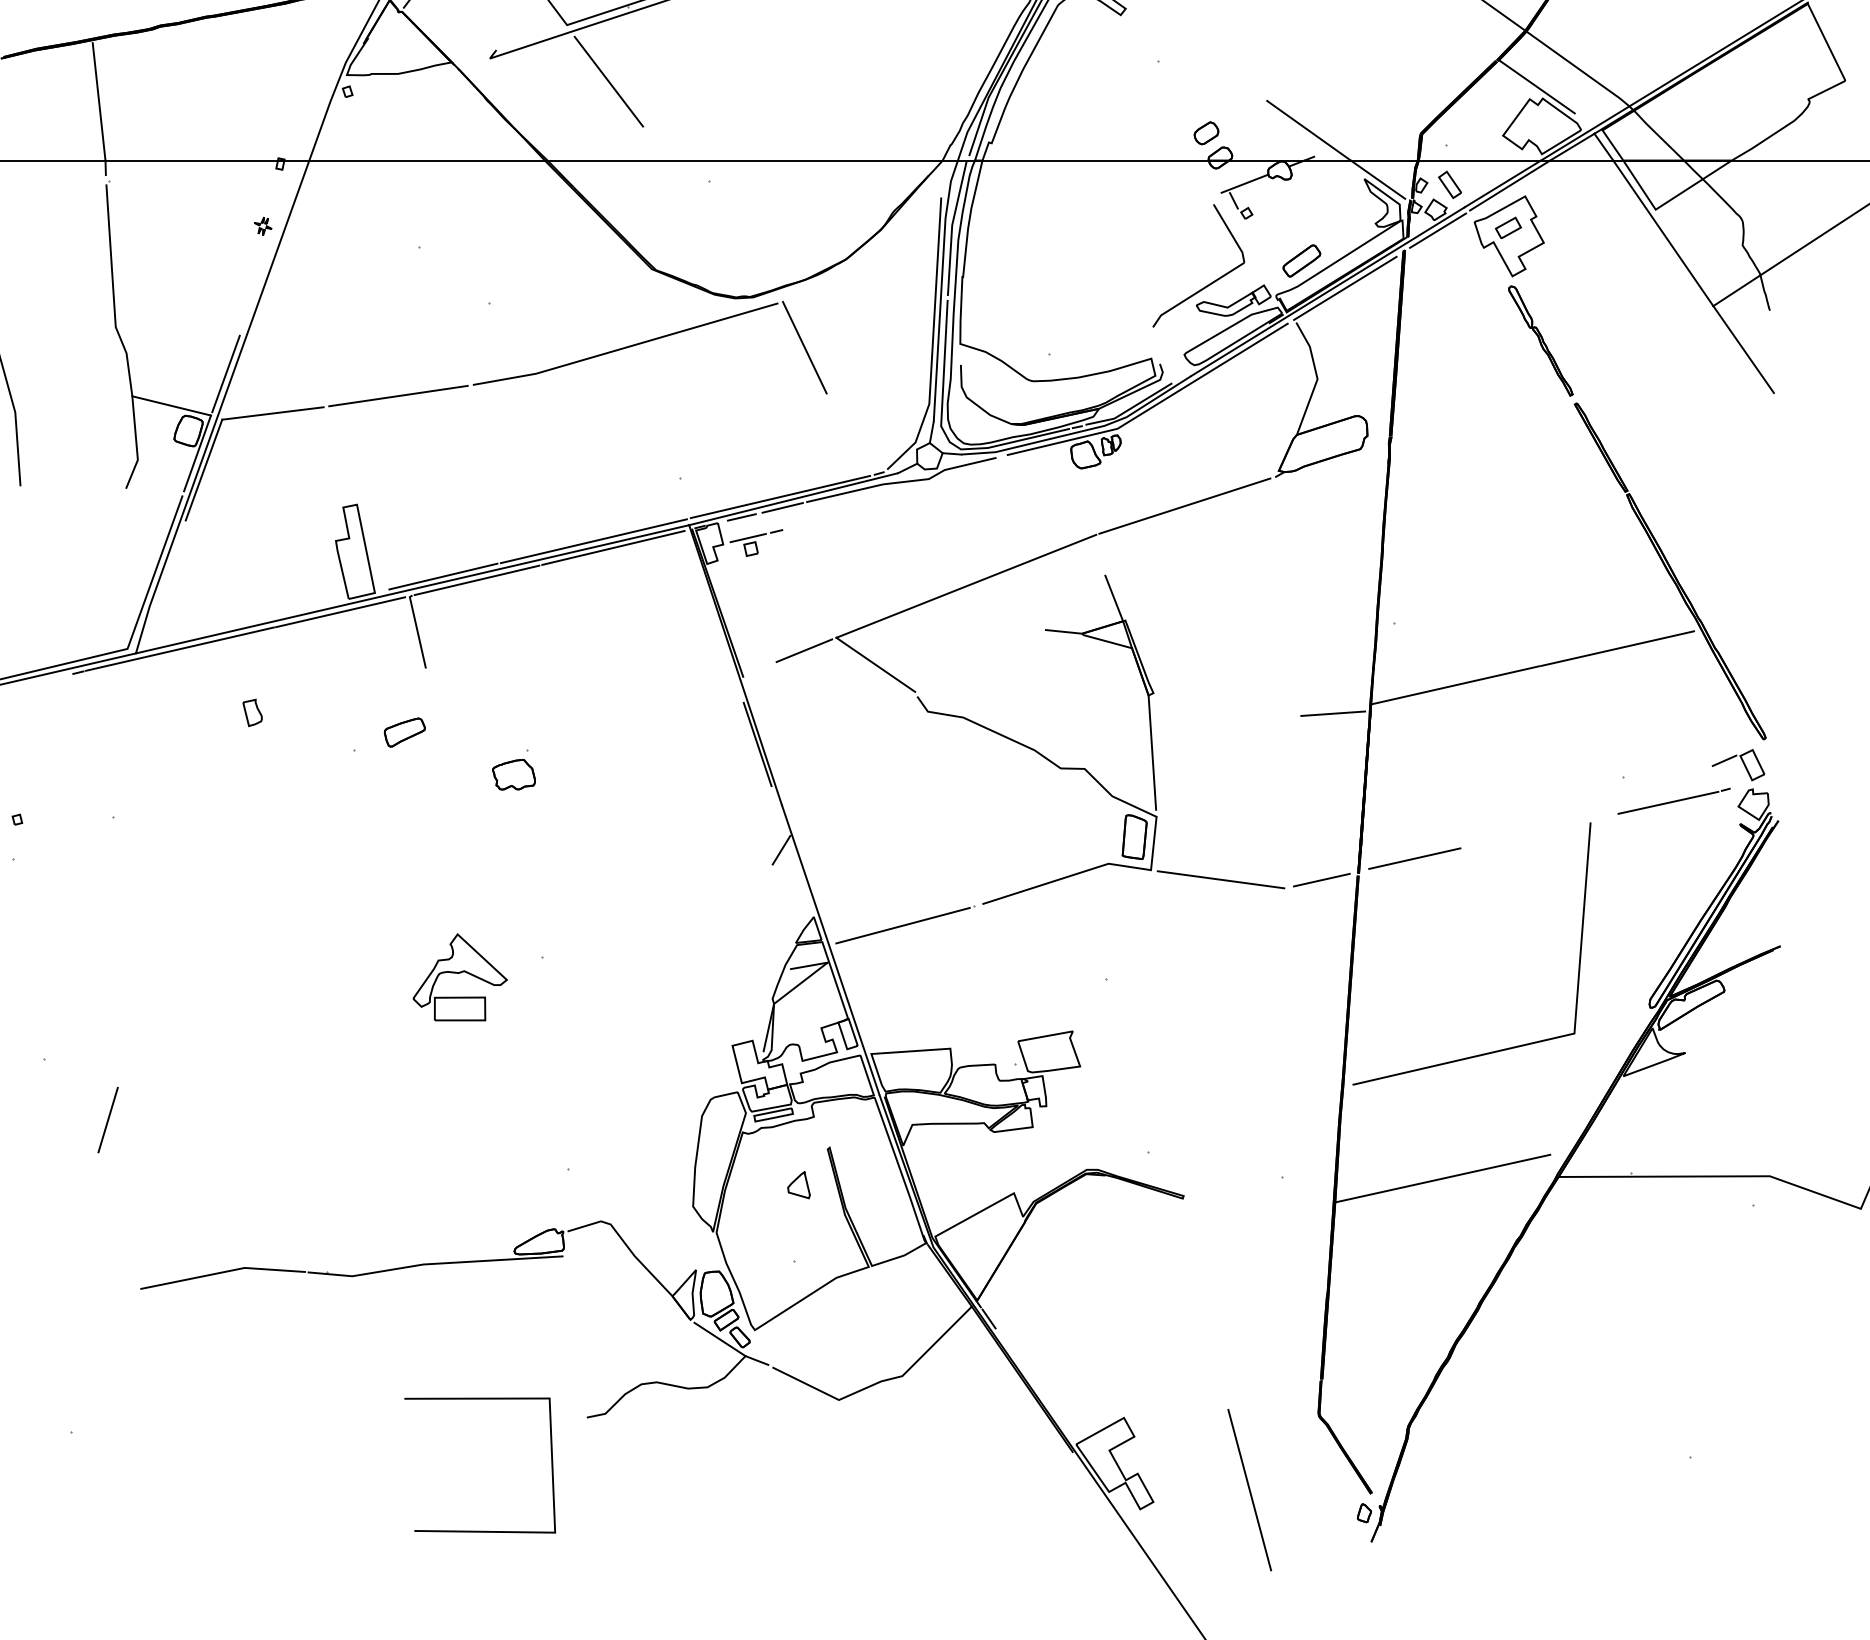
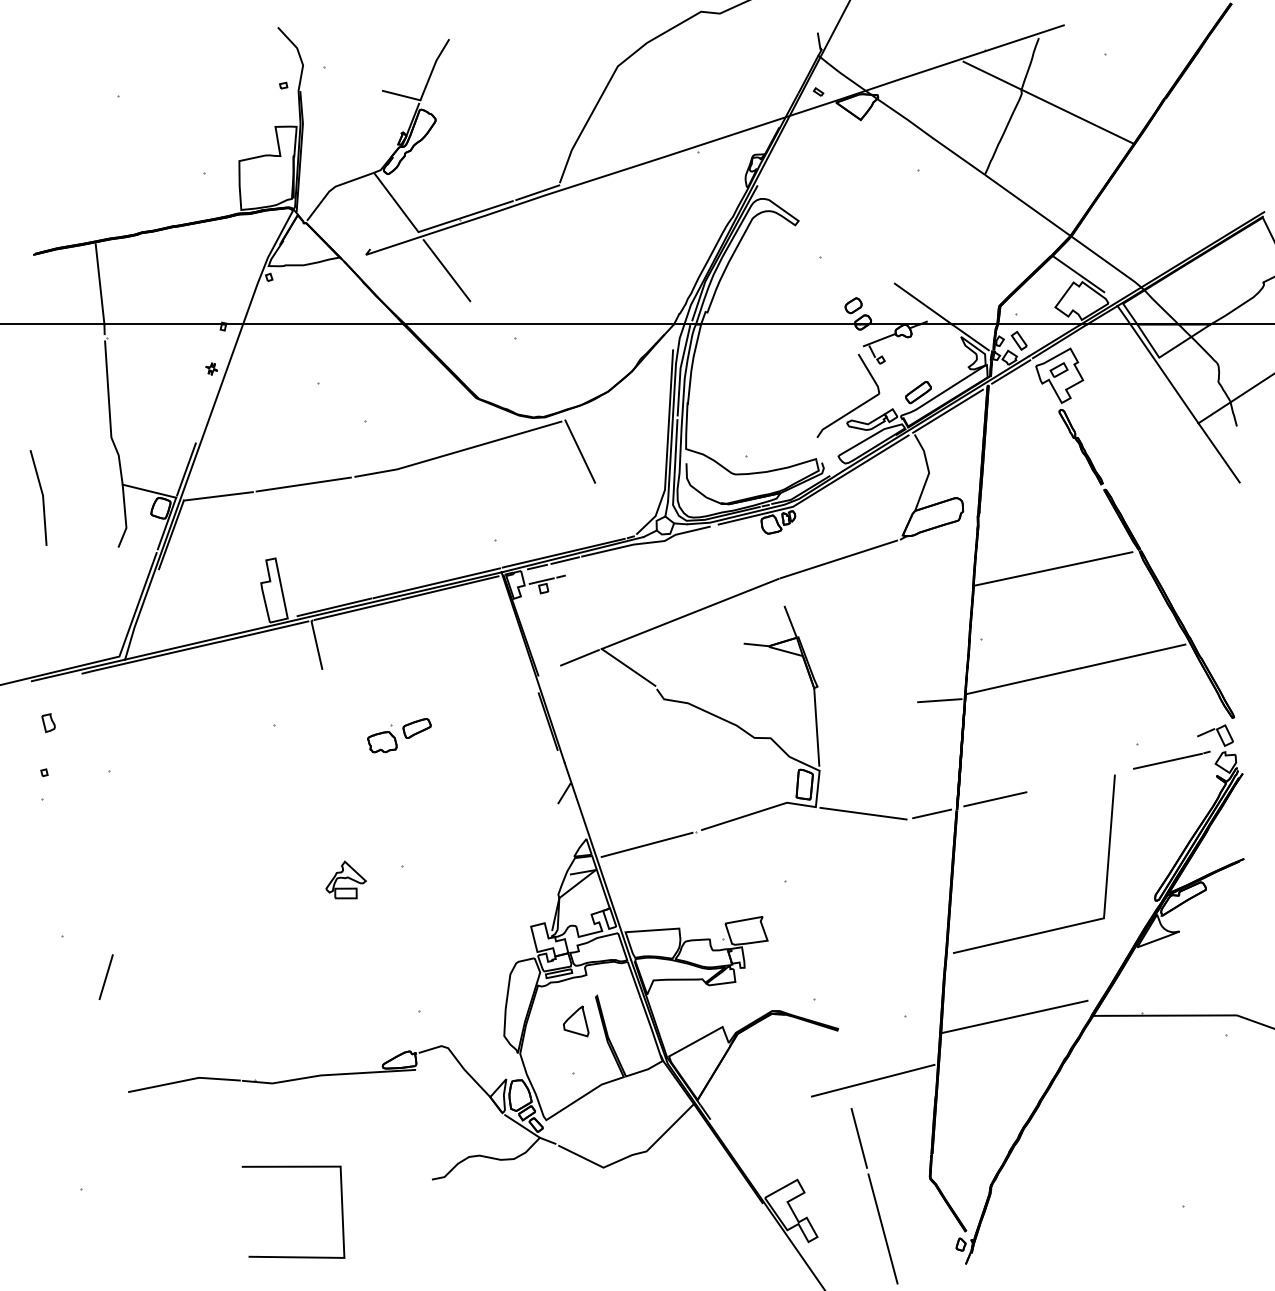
line: (1498, 519) -> (1052, 568), added
part: (252, 713) -> (48, 723), moved
part: (403, 732) -> (416, 728), moved
part: (461, 976) -> (346, 879), size x0.62
part: (799, 1185) -> (576, 1021), size x1.67
line: (1234, 1271) -> (872, 1080), added
line: (1215, 1355) -> (859, 1137), added
line: (480, 1399) -> (293, 1167), moved

